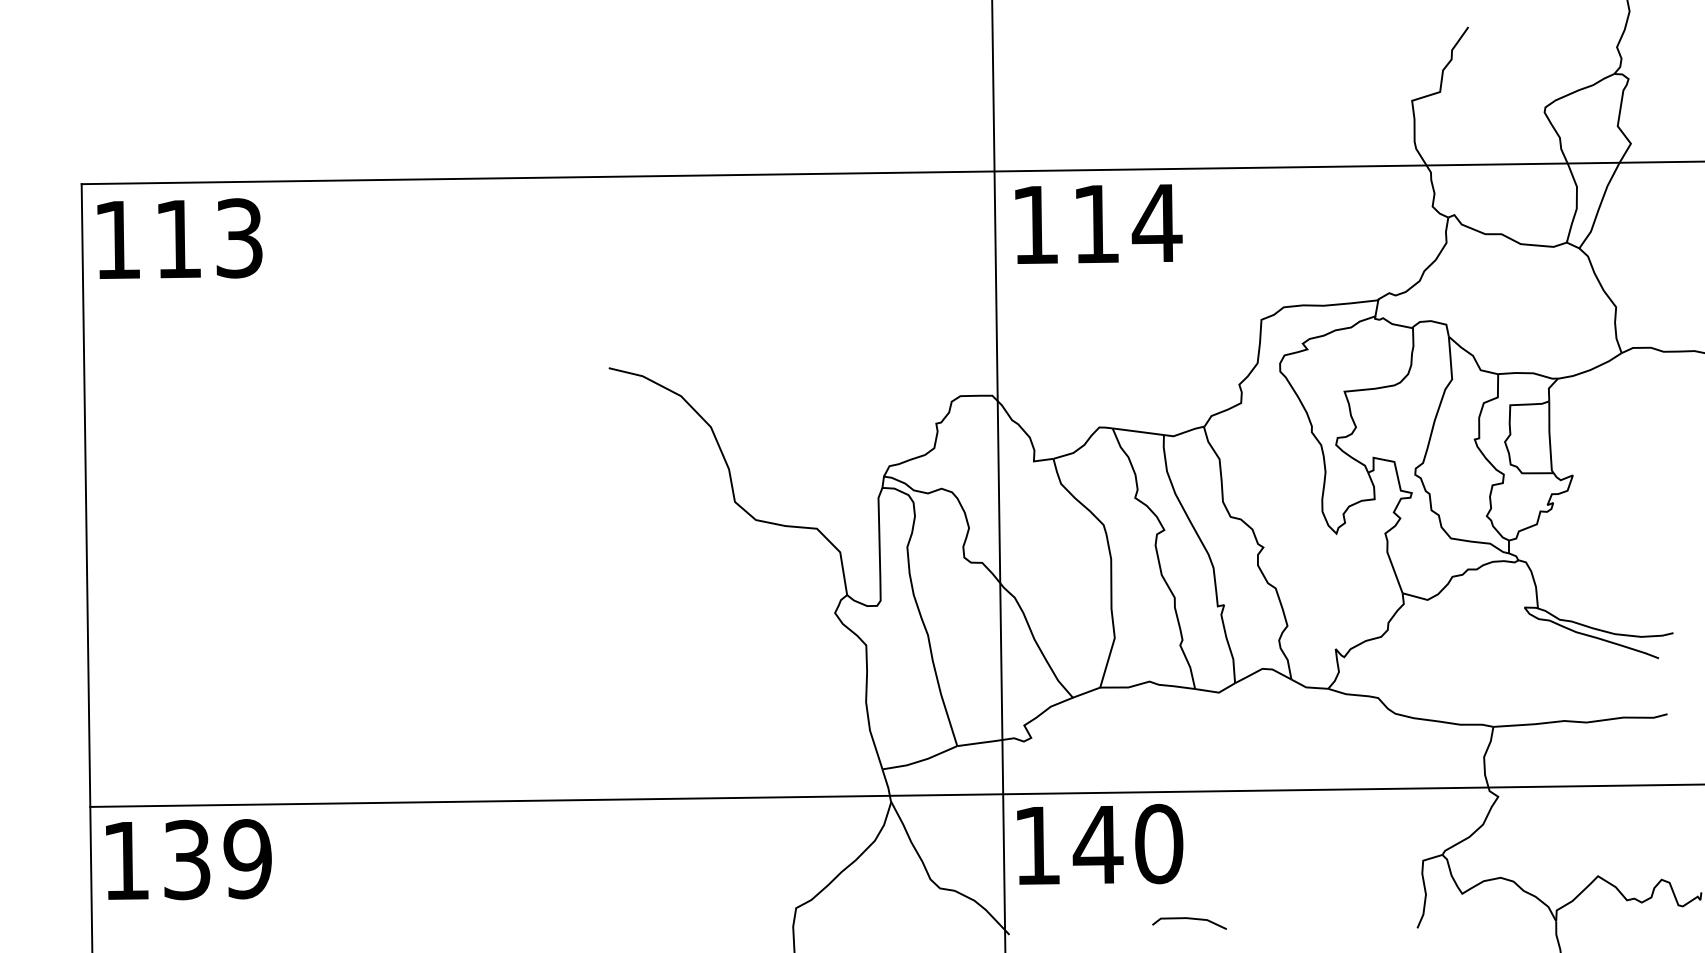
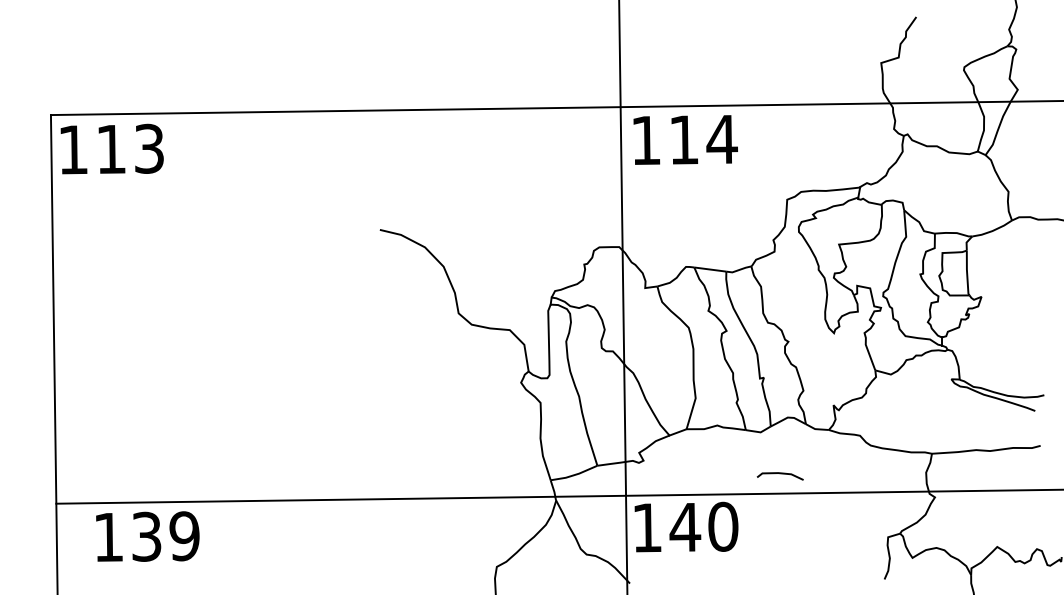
text: (188, 859) -> (147, 536), moved
line: (1188, 920) -> (779, 474), moved

